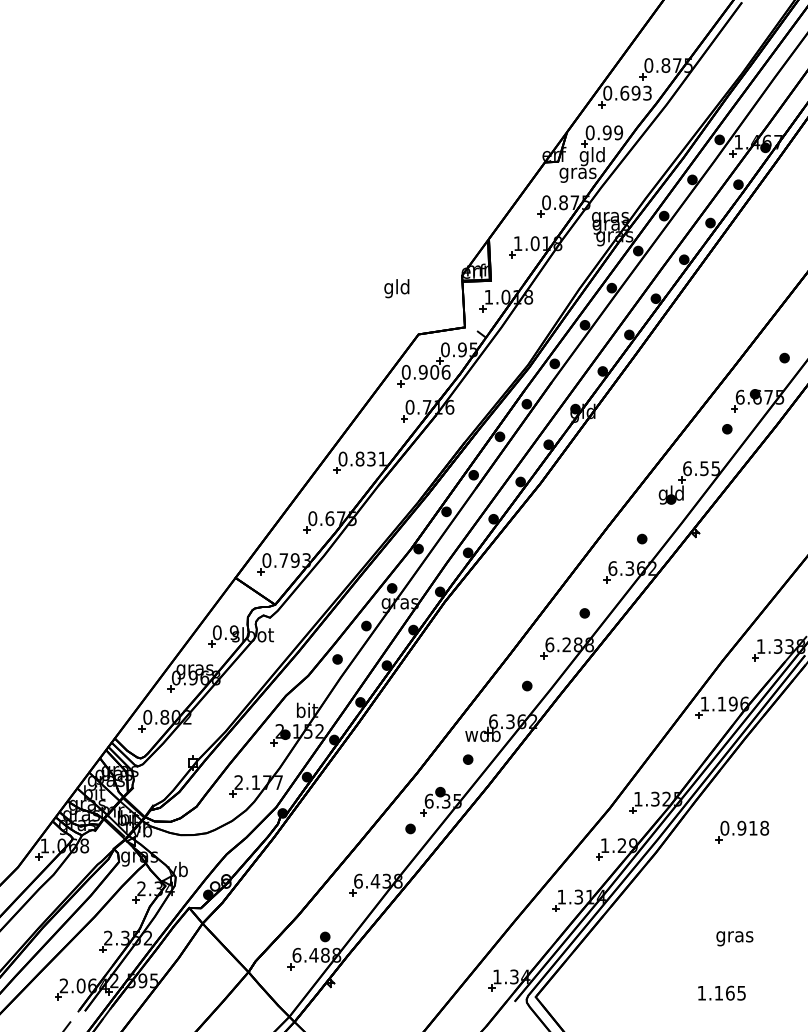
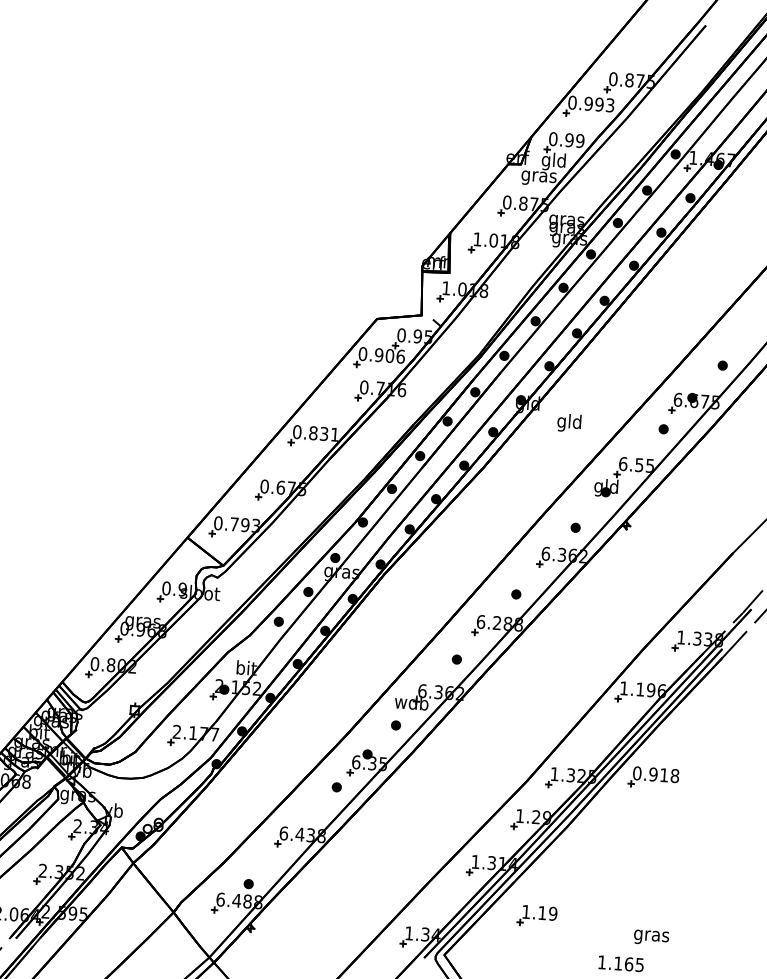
text: (624, 92) -> (588, 103), 0.693 -> 0.993
text: (396, 288) -> (569, 422), moved
part: (742, 831) -> (653, 777), moved
text: (734, 938) -> (651, 937), moved
part: (630, 949) -> (537, 916), added

